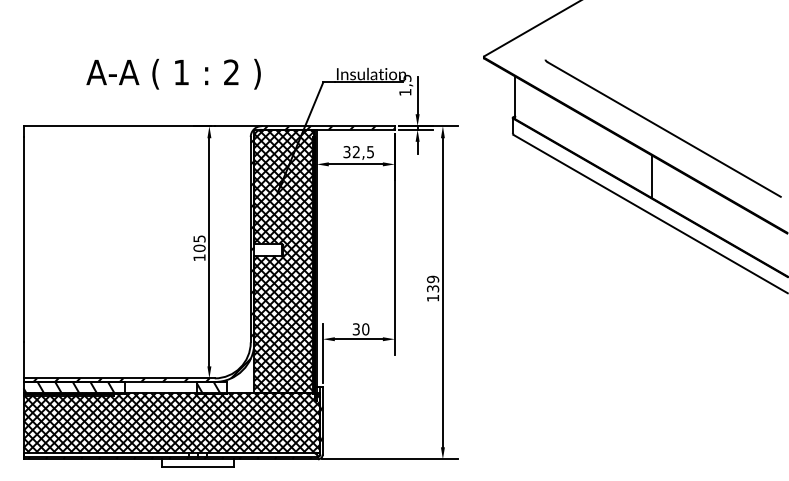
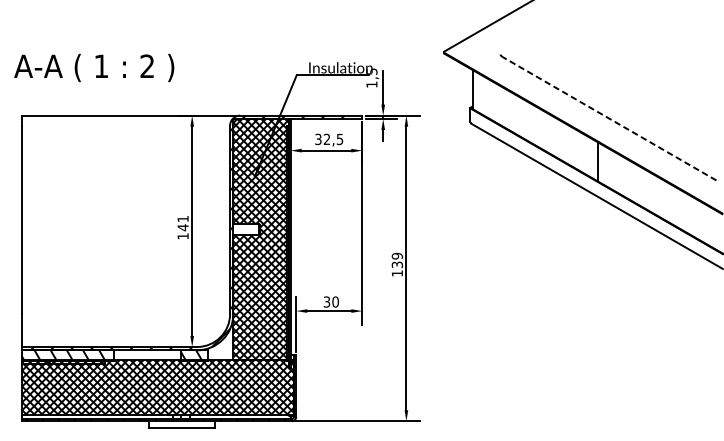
text: (173, 73) -> (94, 67), moved
line: (663, 129) -> (608, 118), solid -> dashed
text: (199, 243) -> (183, 223), 105 -> 141

